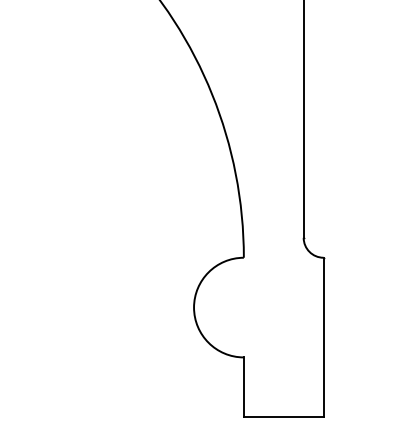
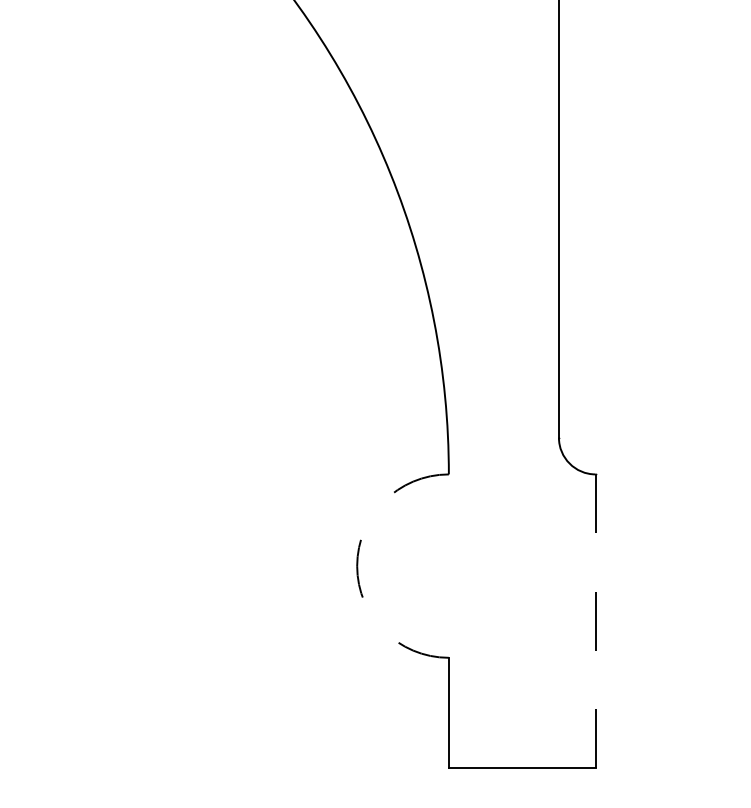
arc: (194, 307) -> (358, 565), solid -> dashed
line: (323, 337) -> (595, 621), solid -> dashed

